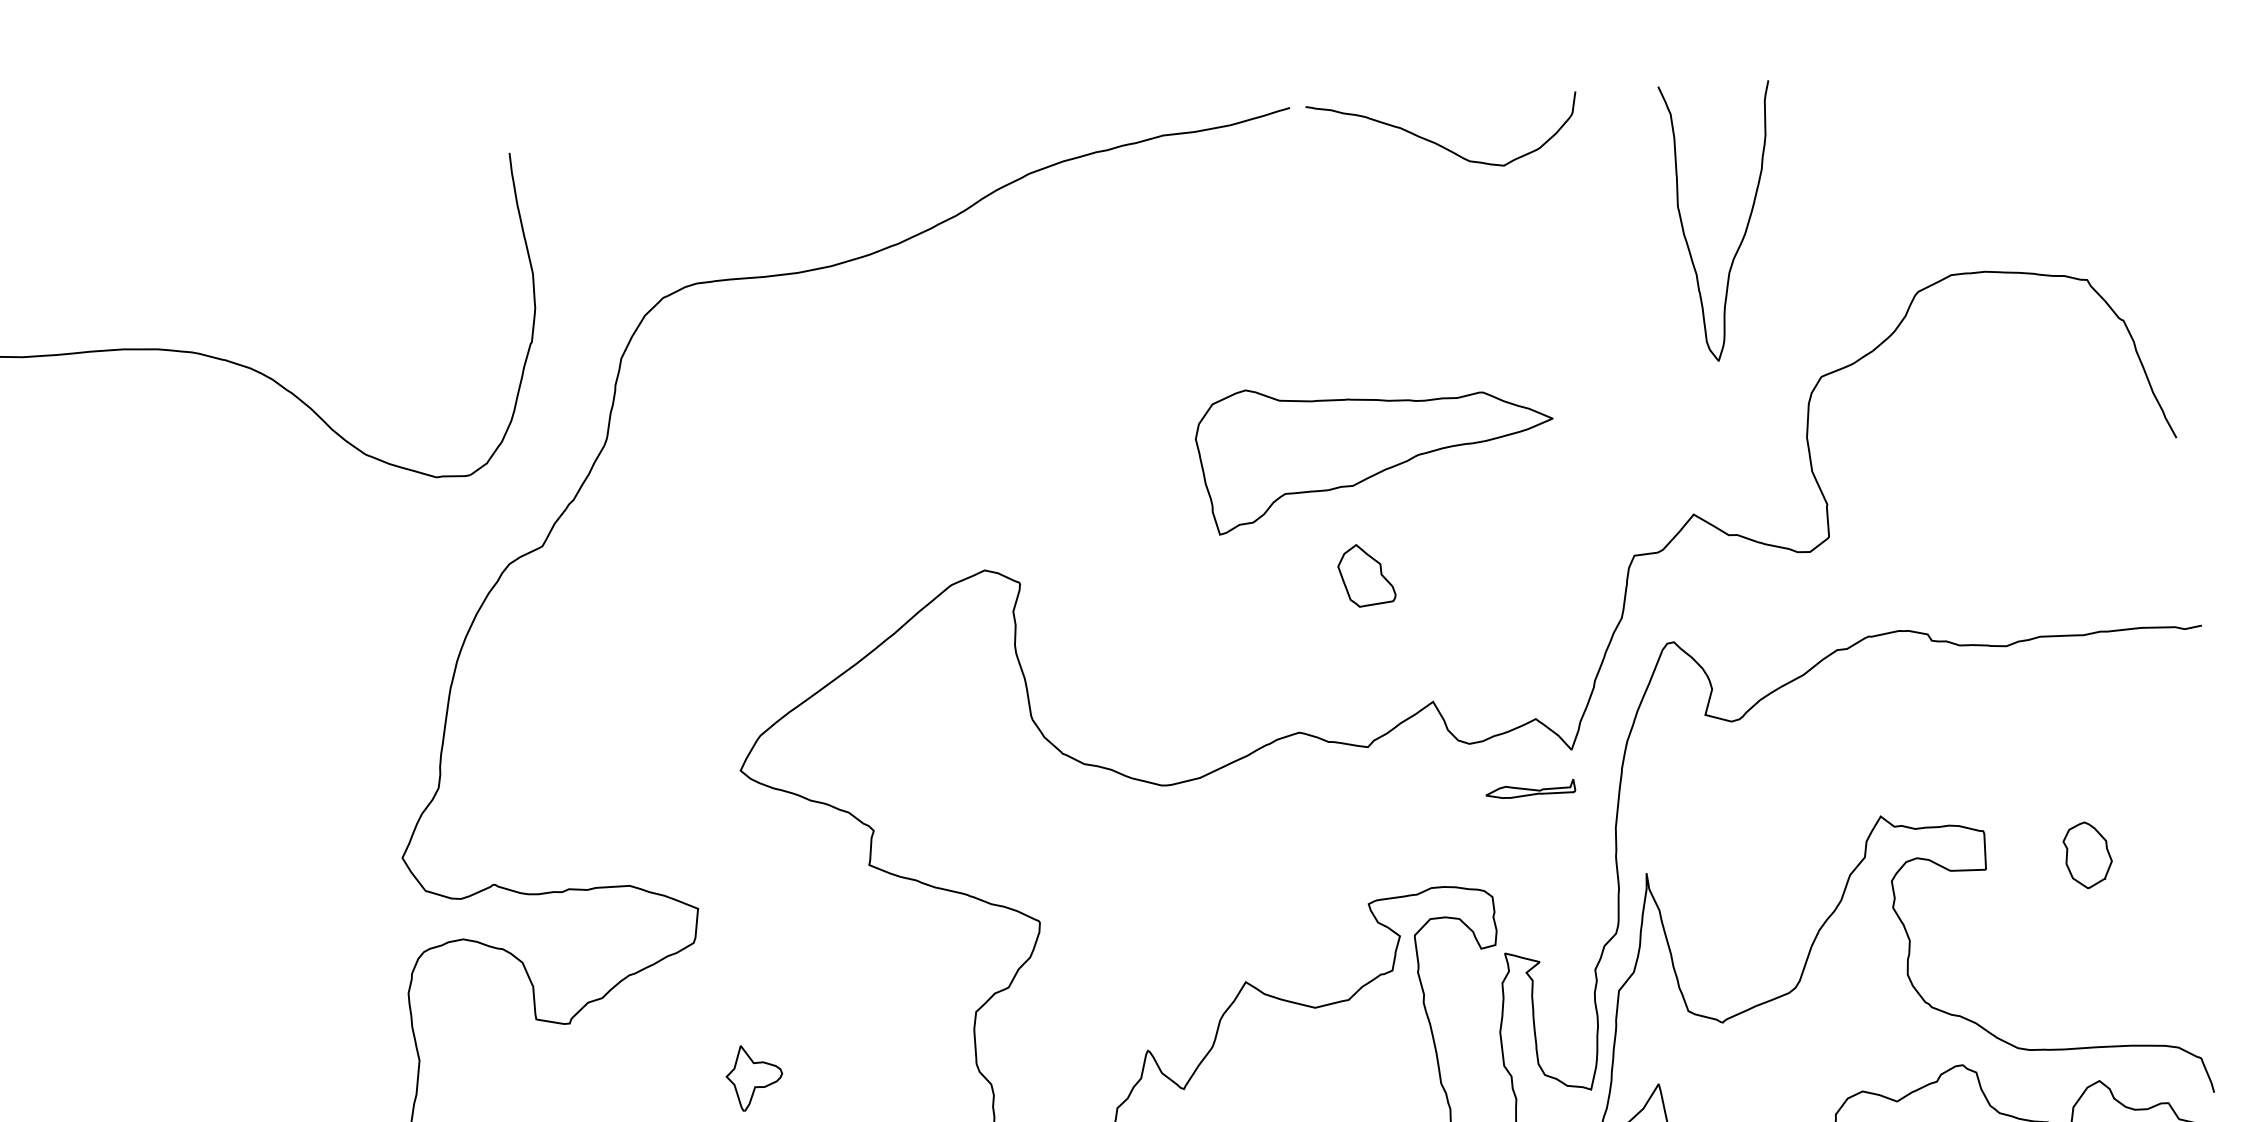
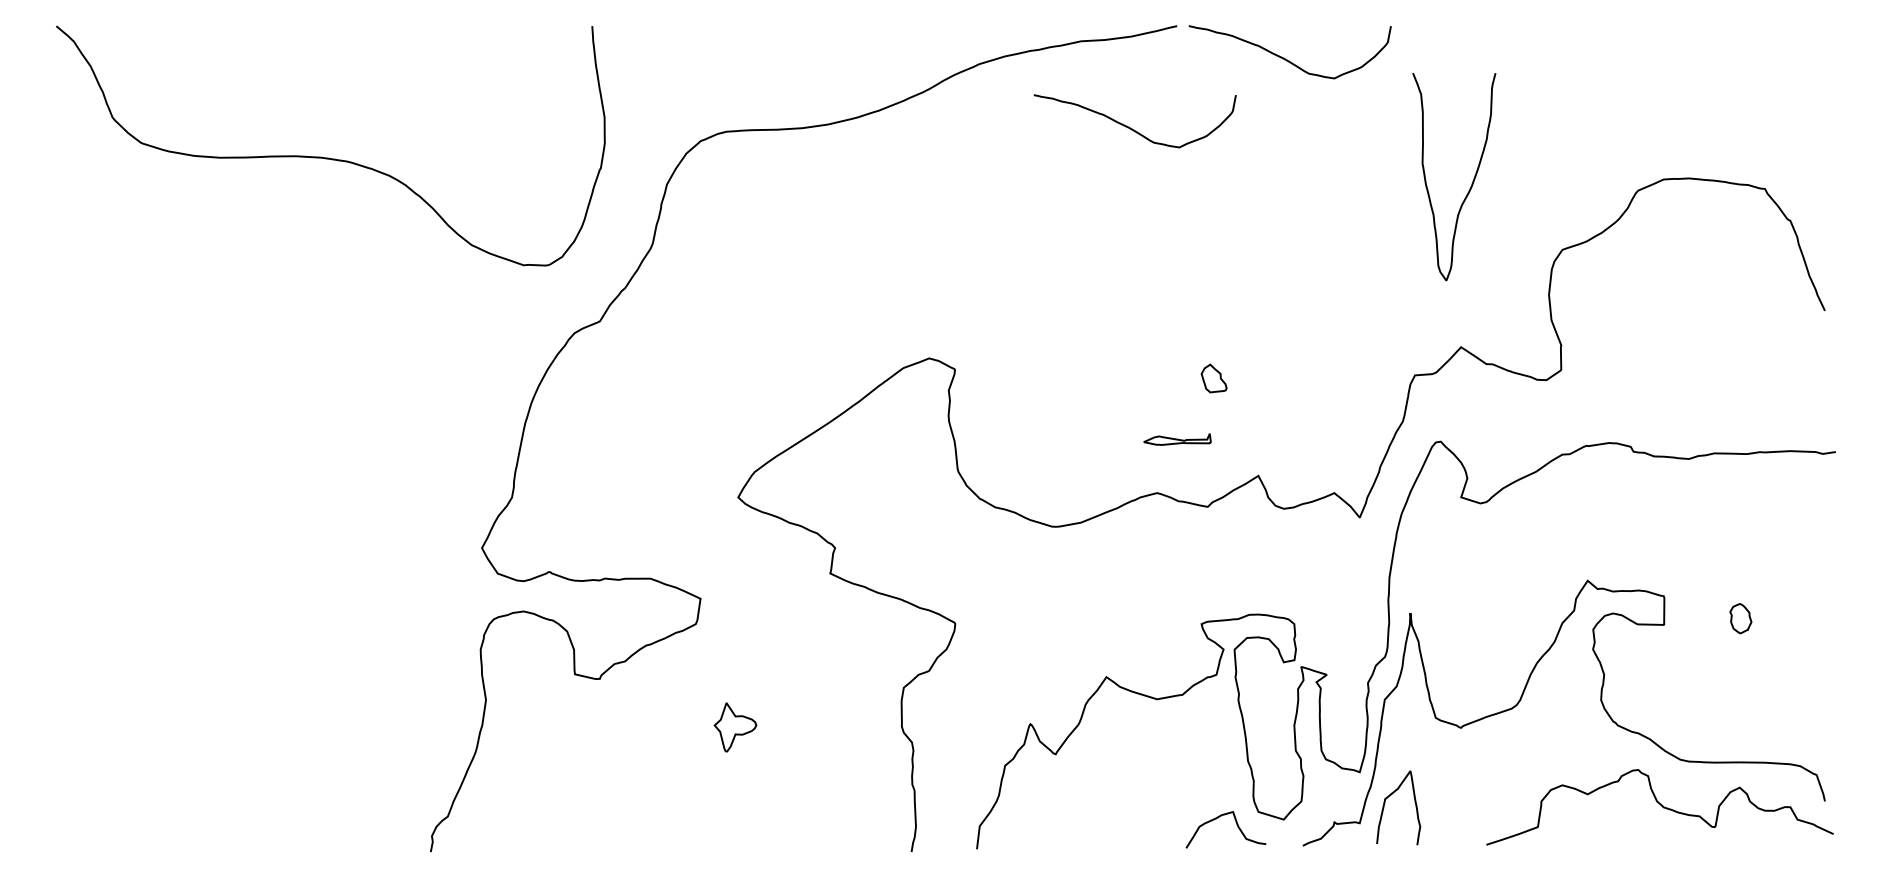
curve: (1744, 229) -> (1471, 183), moved
curve: (1235, 246) -> (1130, 127), added
part: (1374, 454) -> (1225, 288), removed
part: (1365, 575) -> (1213, 378), size x0.6
part: (1530, 789) -> (1177, 439), moved
part: (2087, 855) -> (1740, 618), size x0.6

